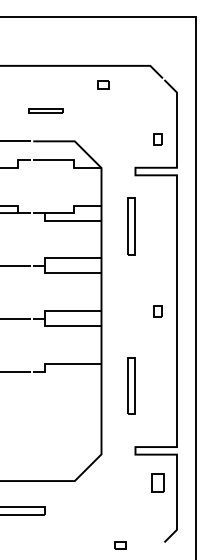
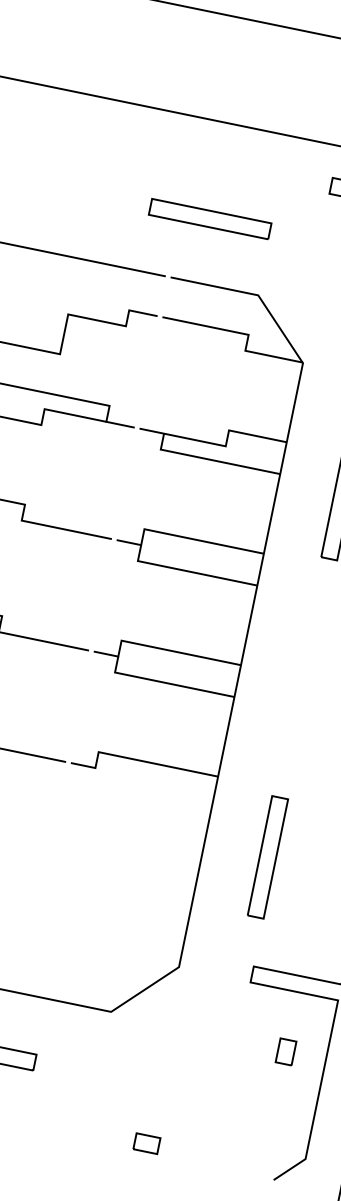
part: (45, 110) -> (209, 217), size x1.67
part: (131, 385) -> (267, 855), moved
part: (157, 482) -> (284, 1050), size x0.62
part: (120, 545) -> (147, 1143), moved

